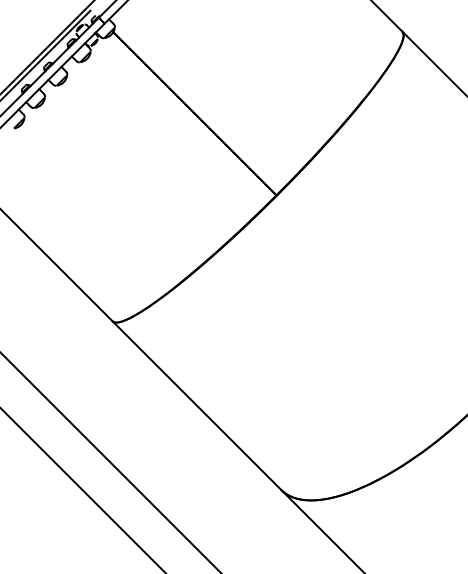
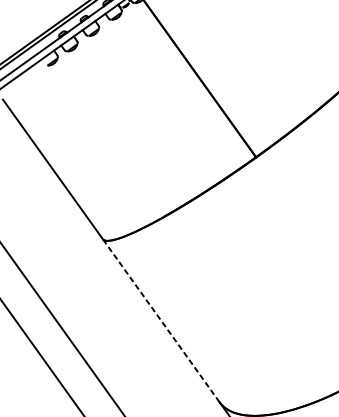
line: (196, 405) -> (160, 320), solid -> dashed

